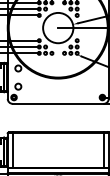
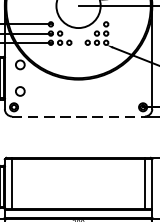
line: (58, 103) -> (78, 115), solid -> dashed

